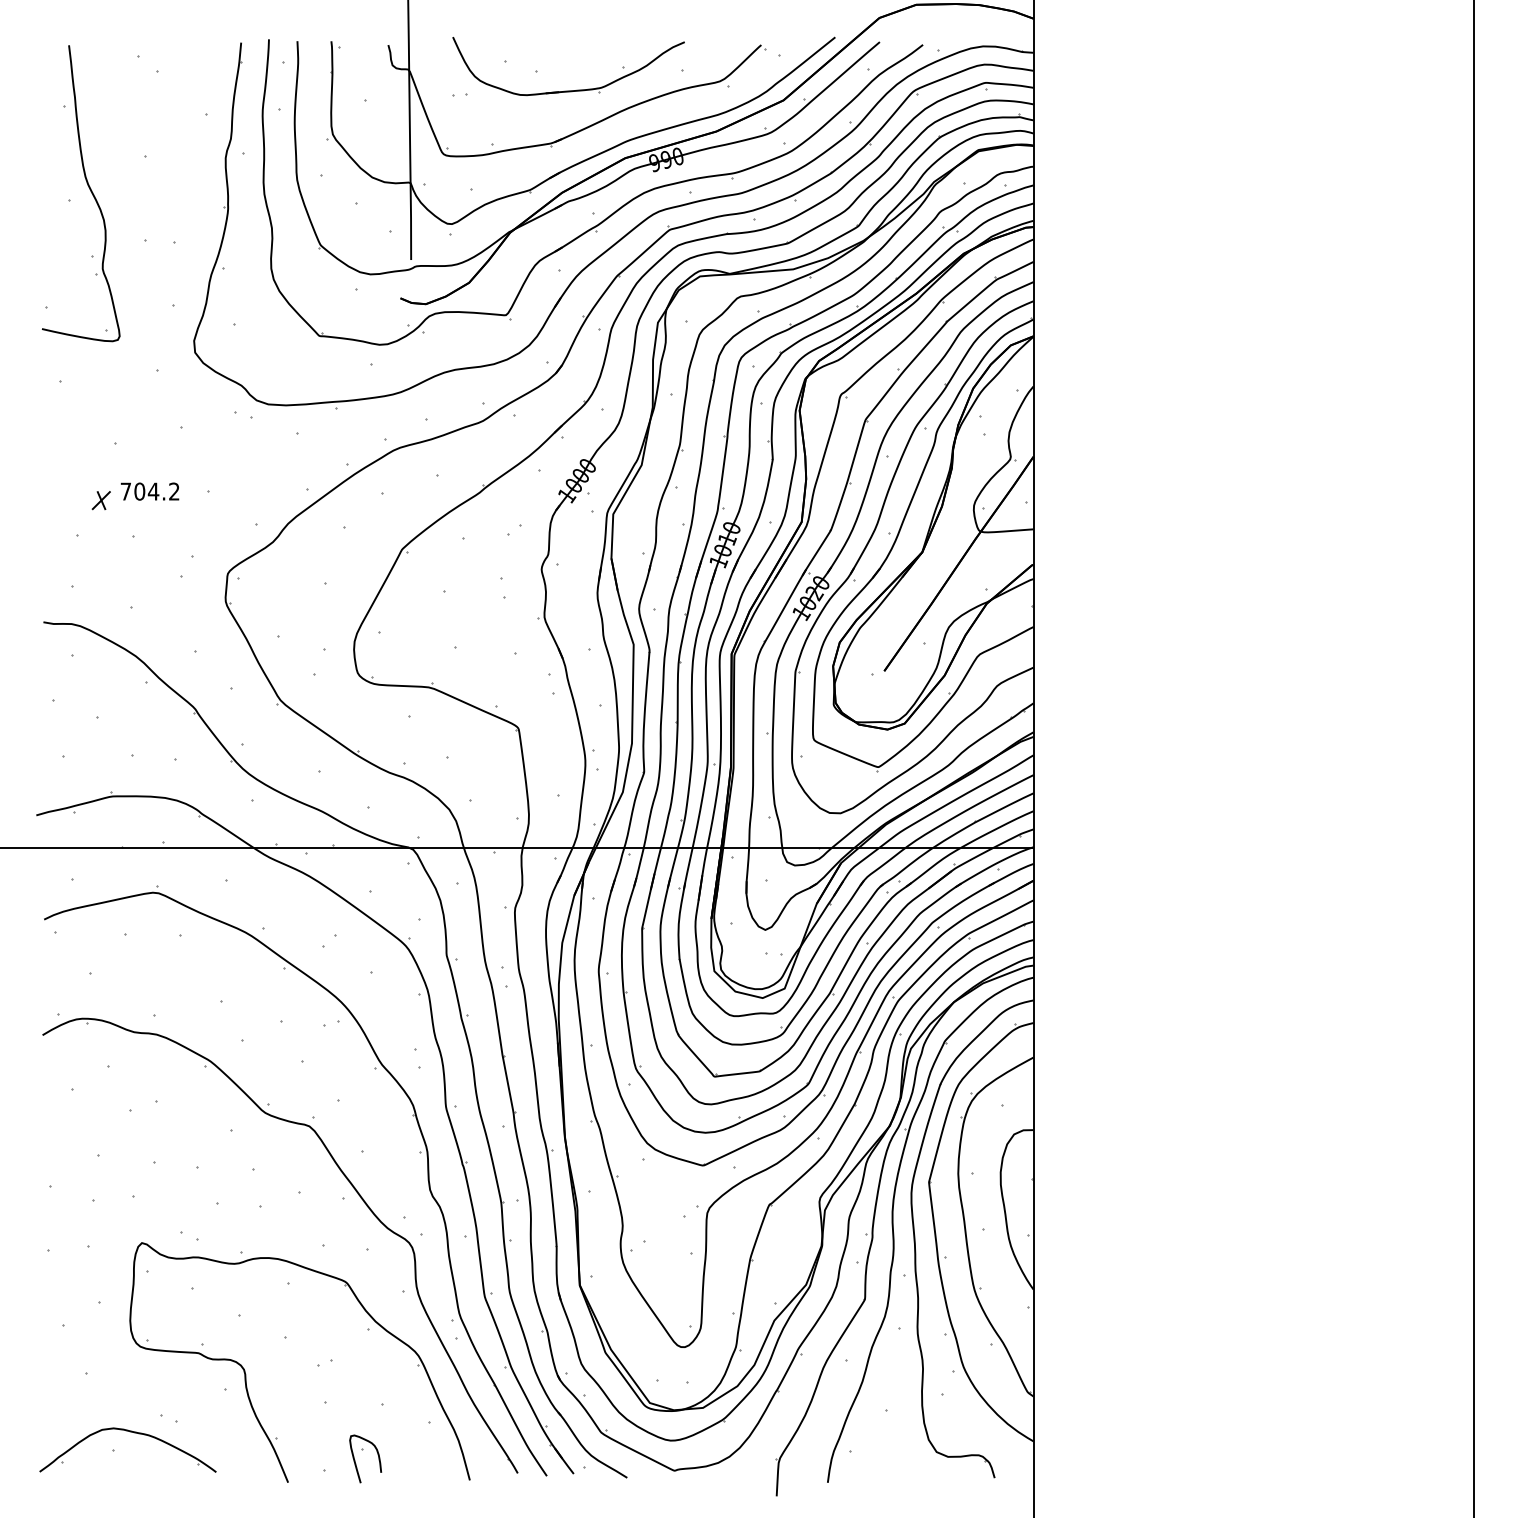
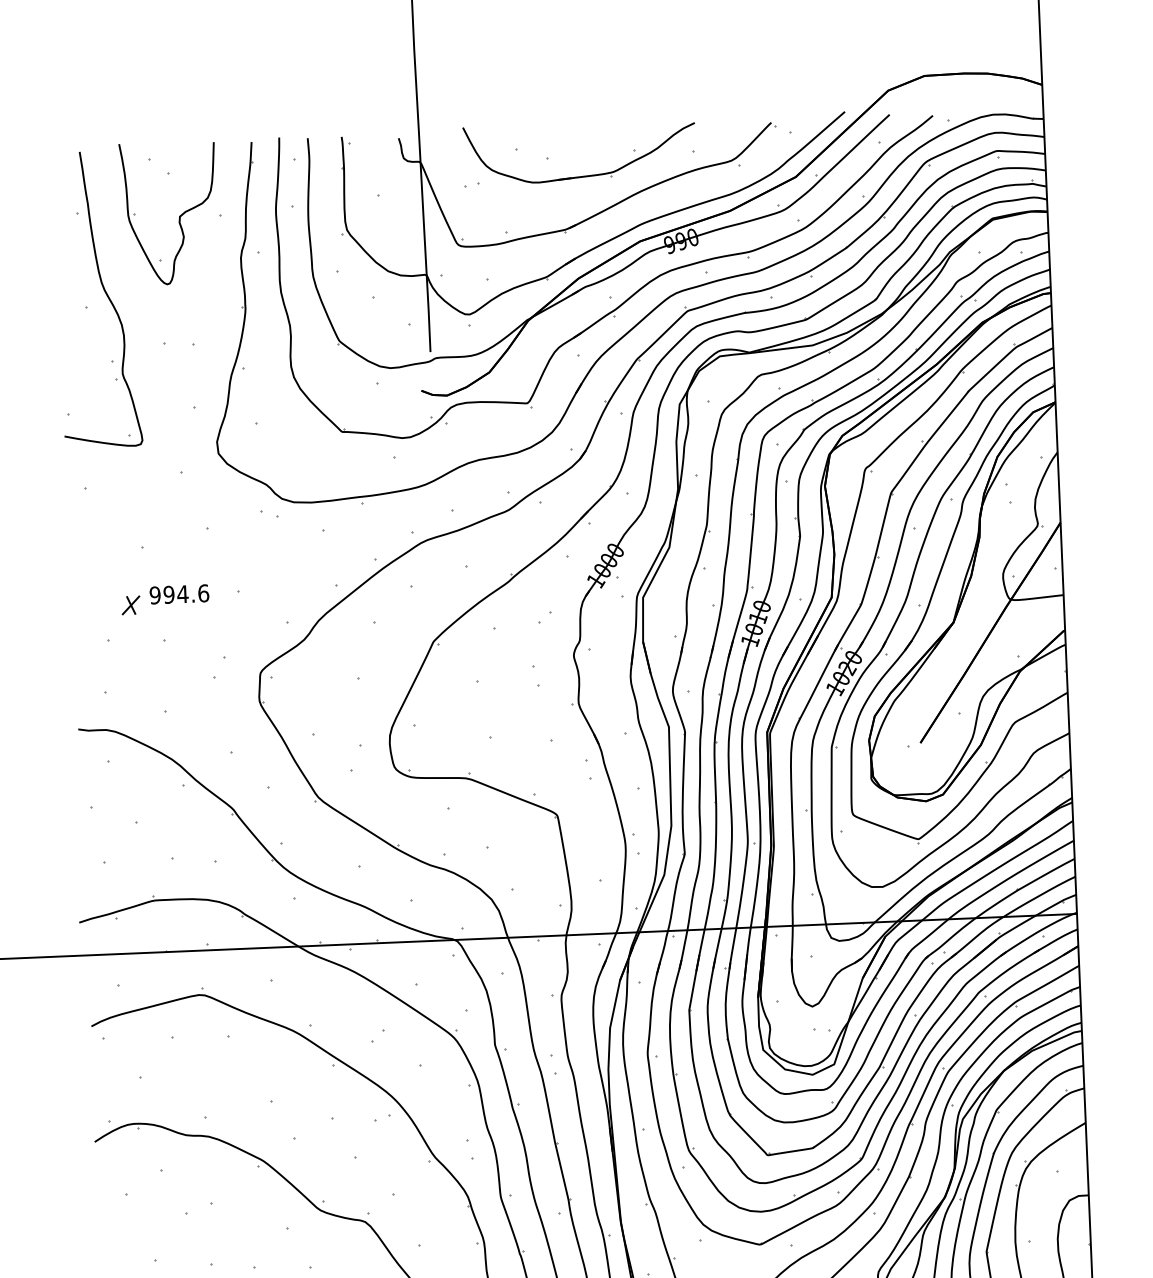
part: (165, 113) -> (178, 215), added
text: (149, 491) -> (178, 594), 704.2 -> 994.6

